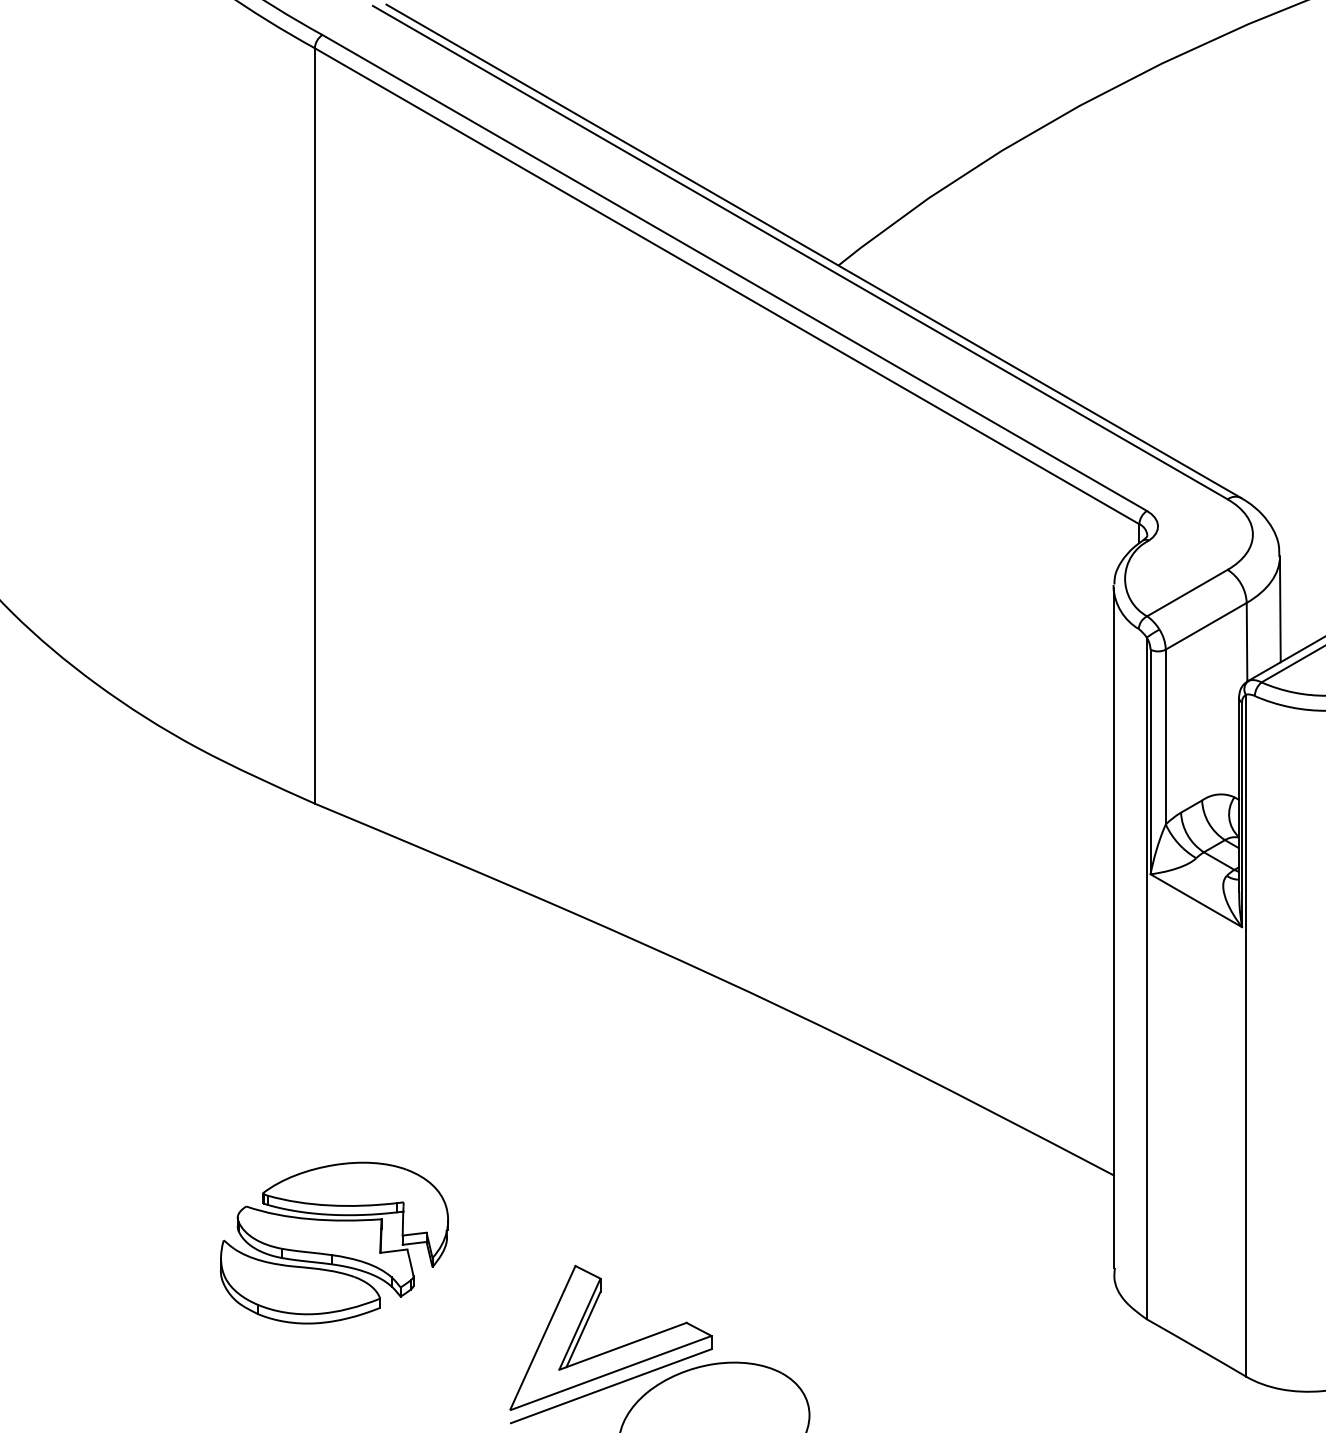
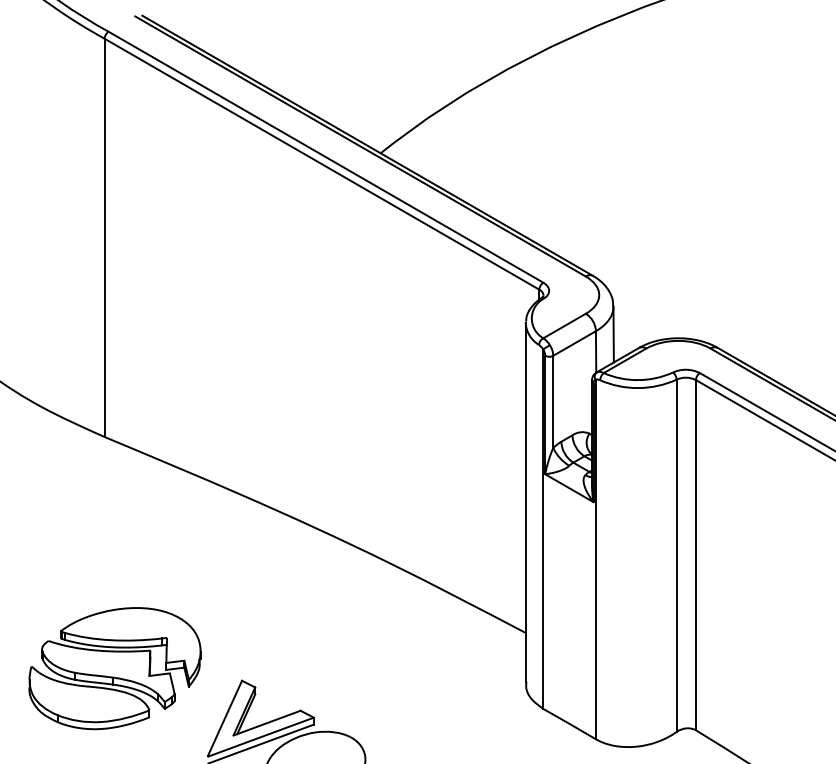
part: (333, 1242) -> (114, 668), size x1.43

